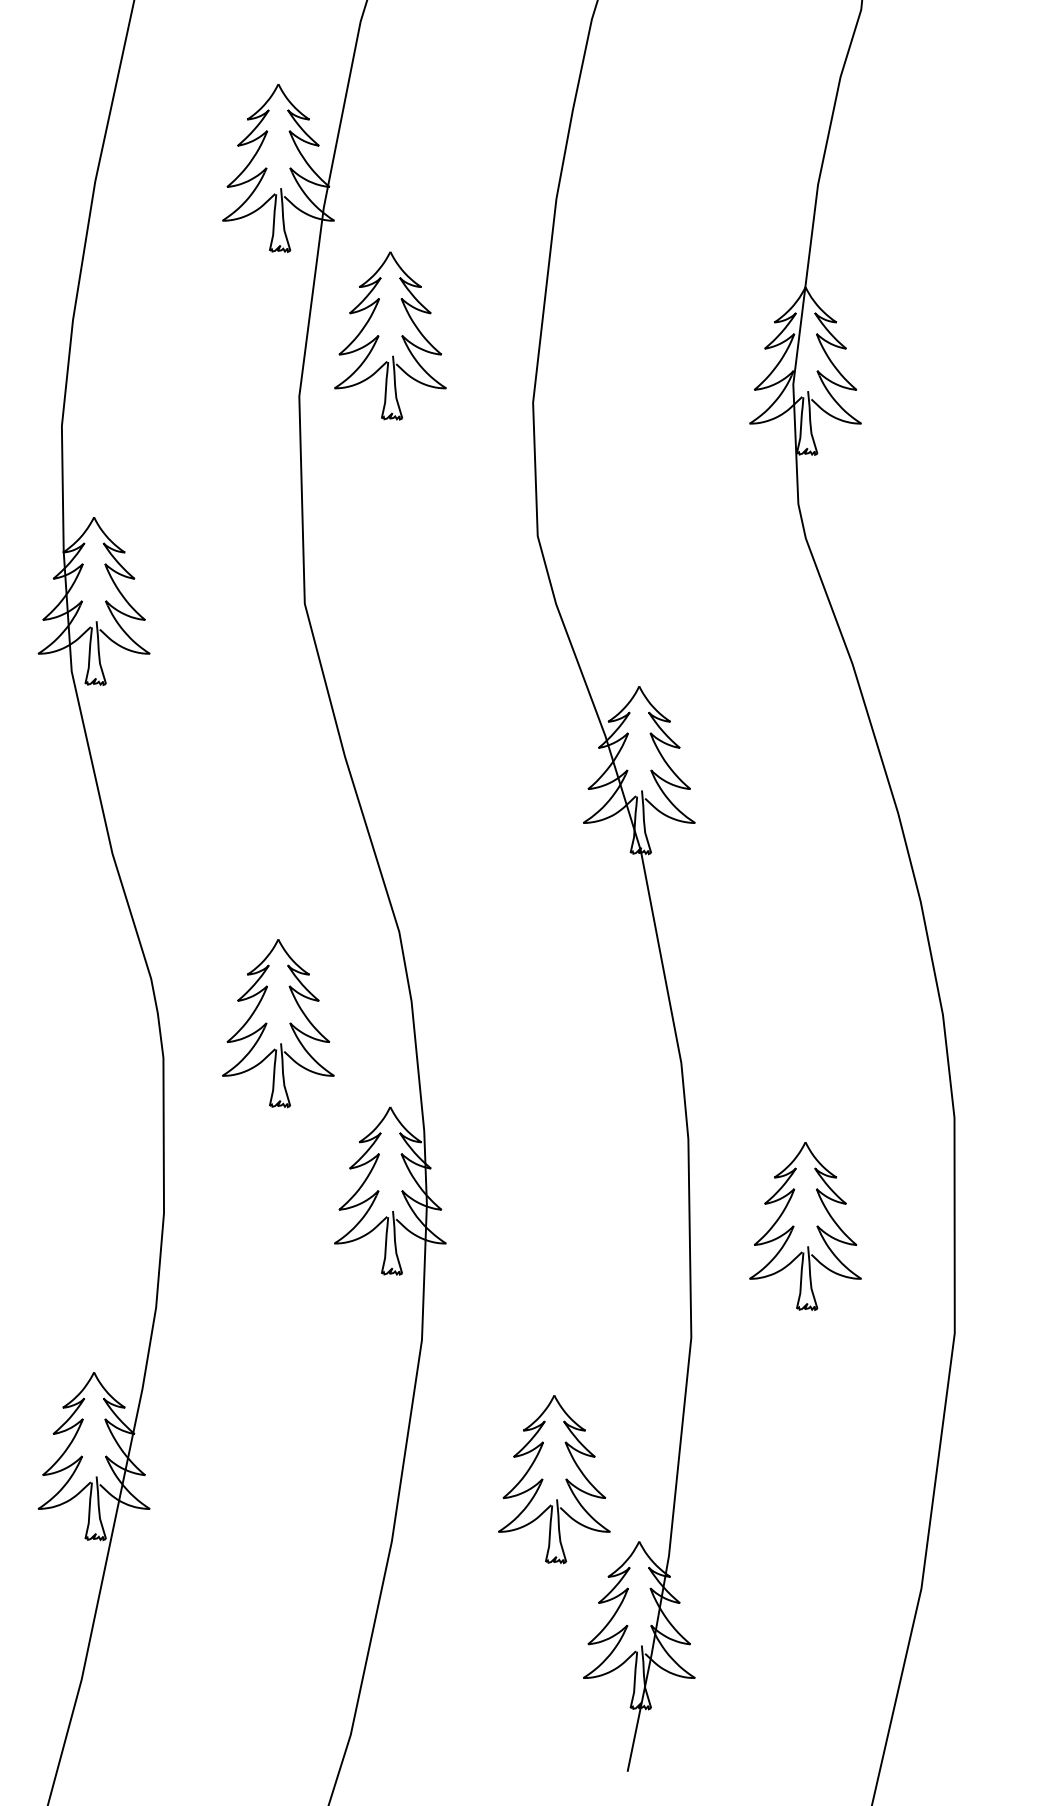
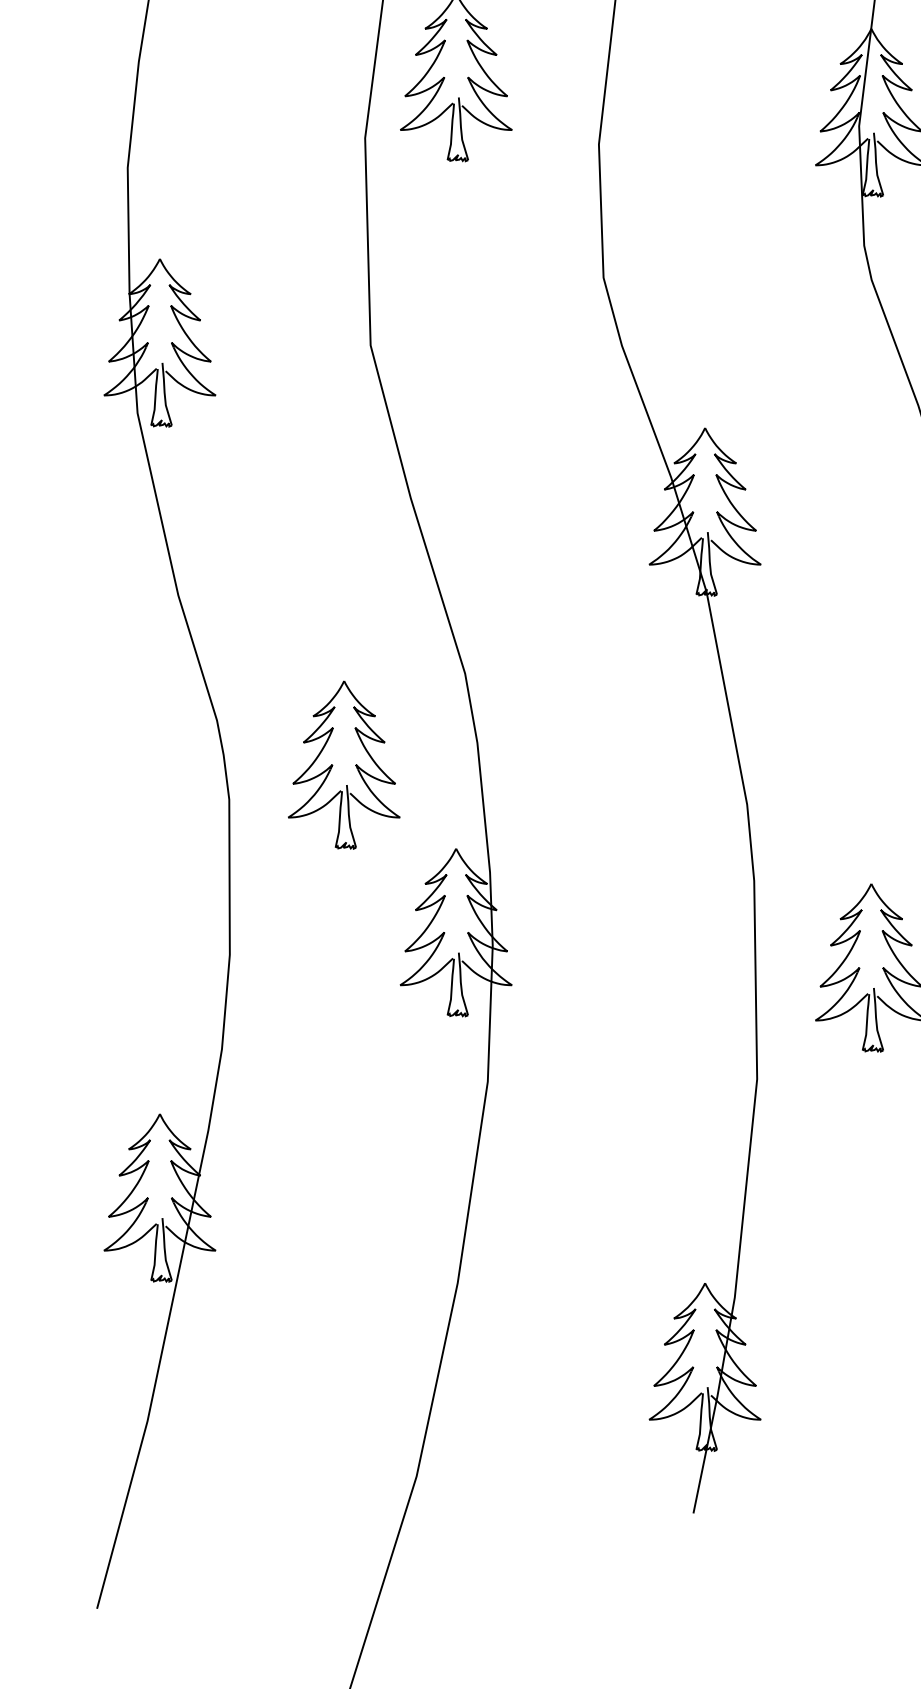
part: (554, 1479) -> (620, 1221), removed

